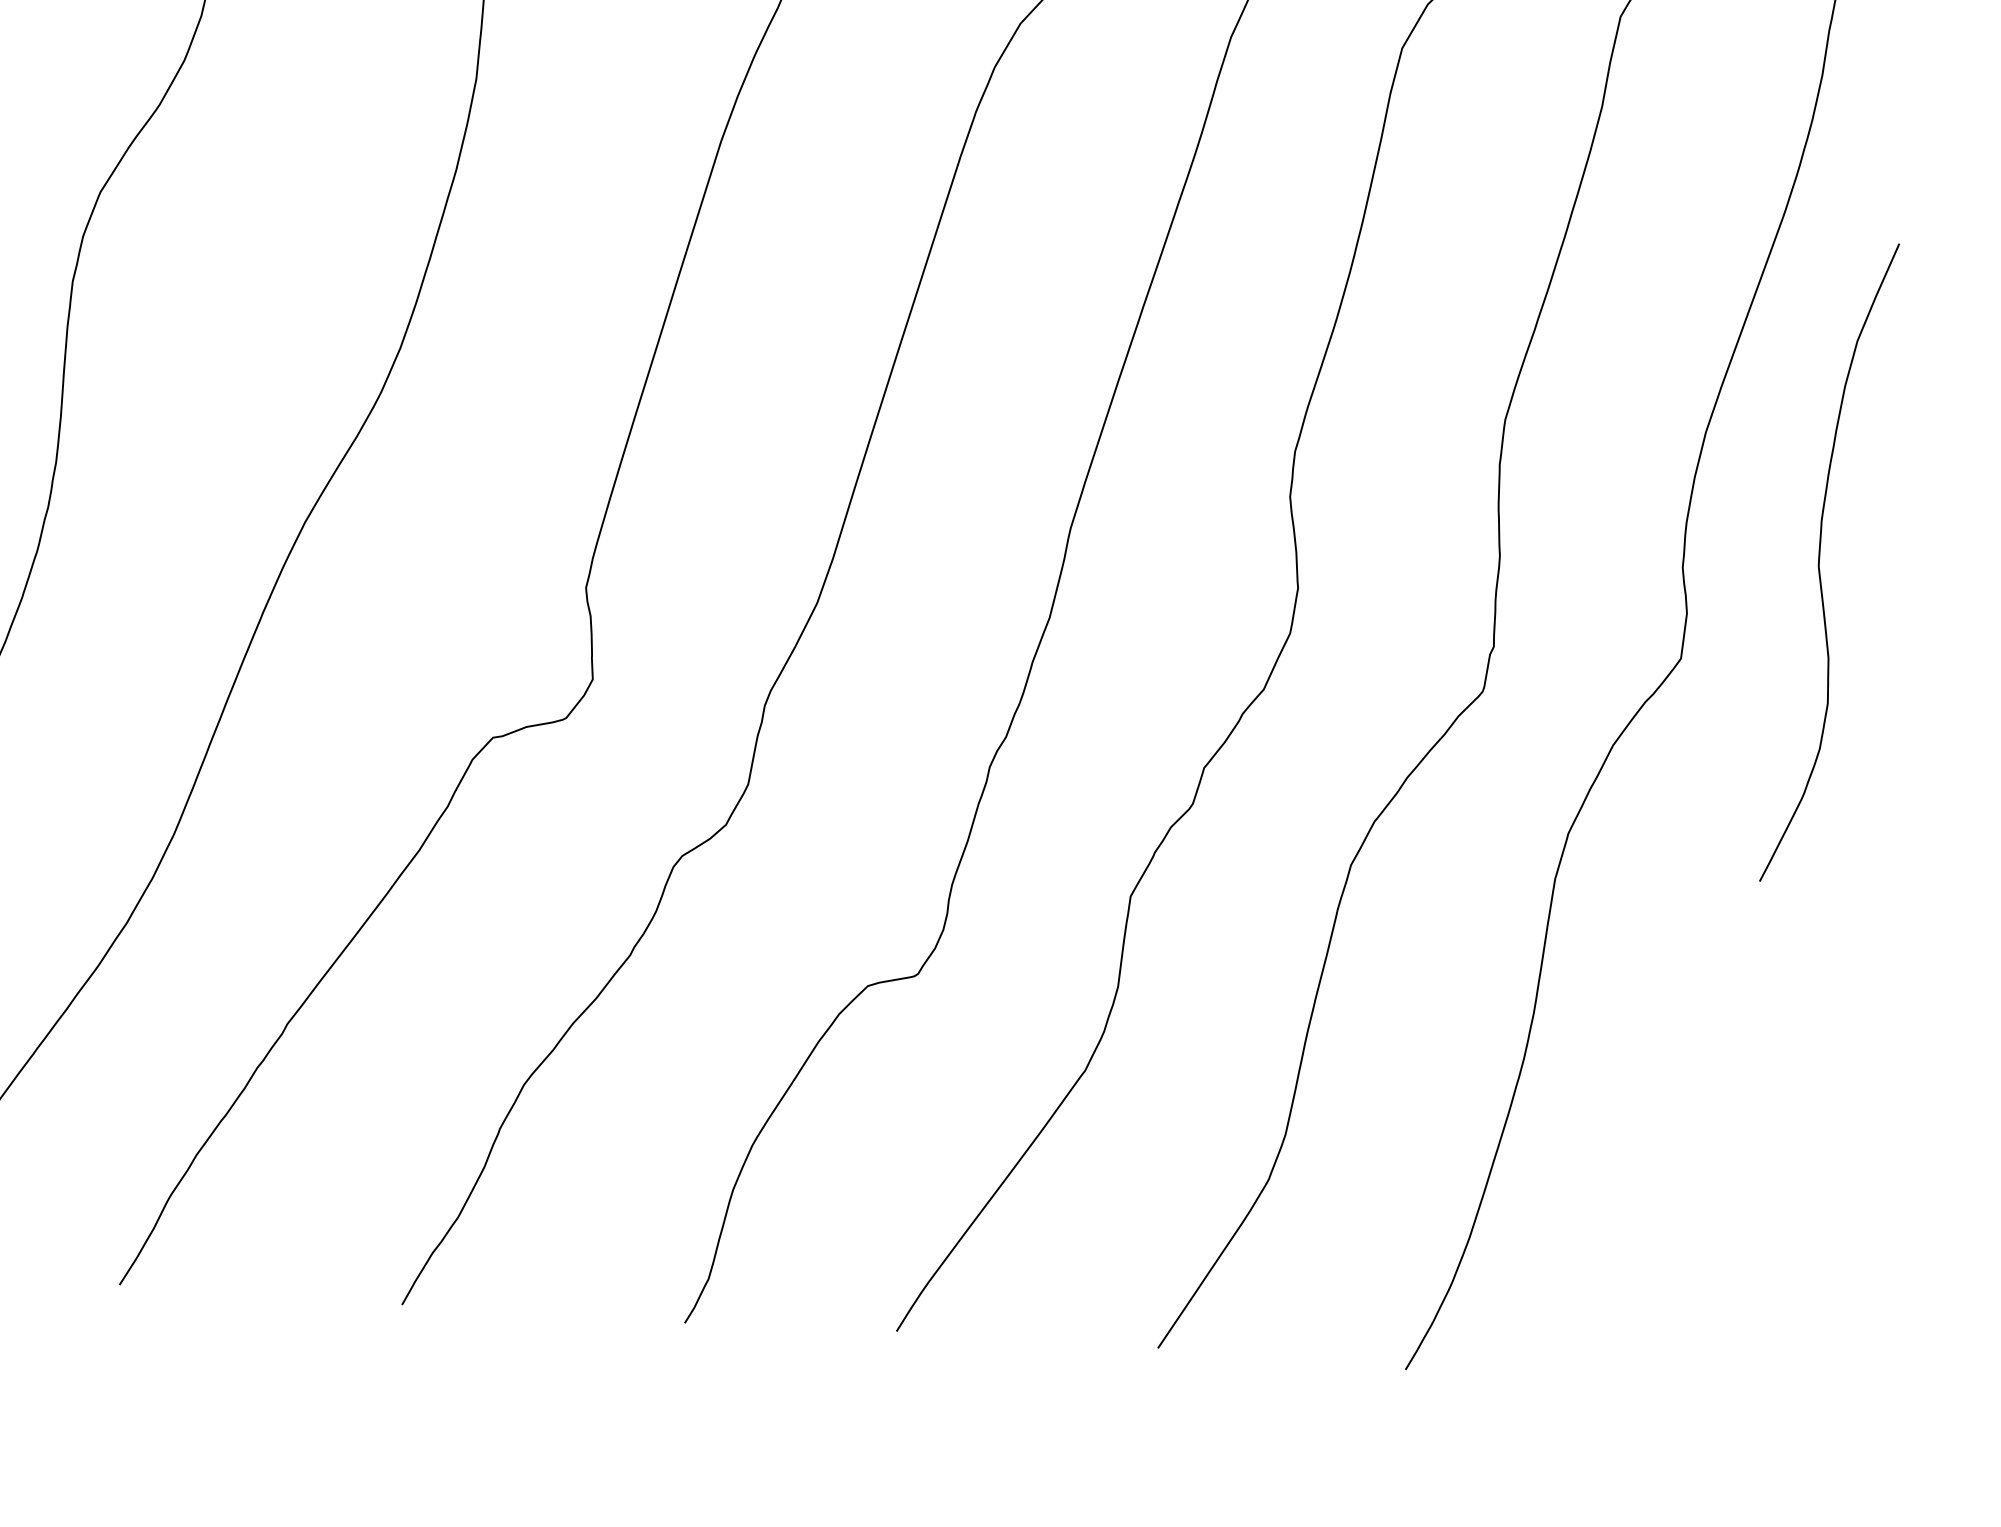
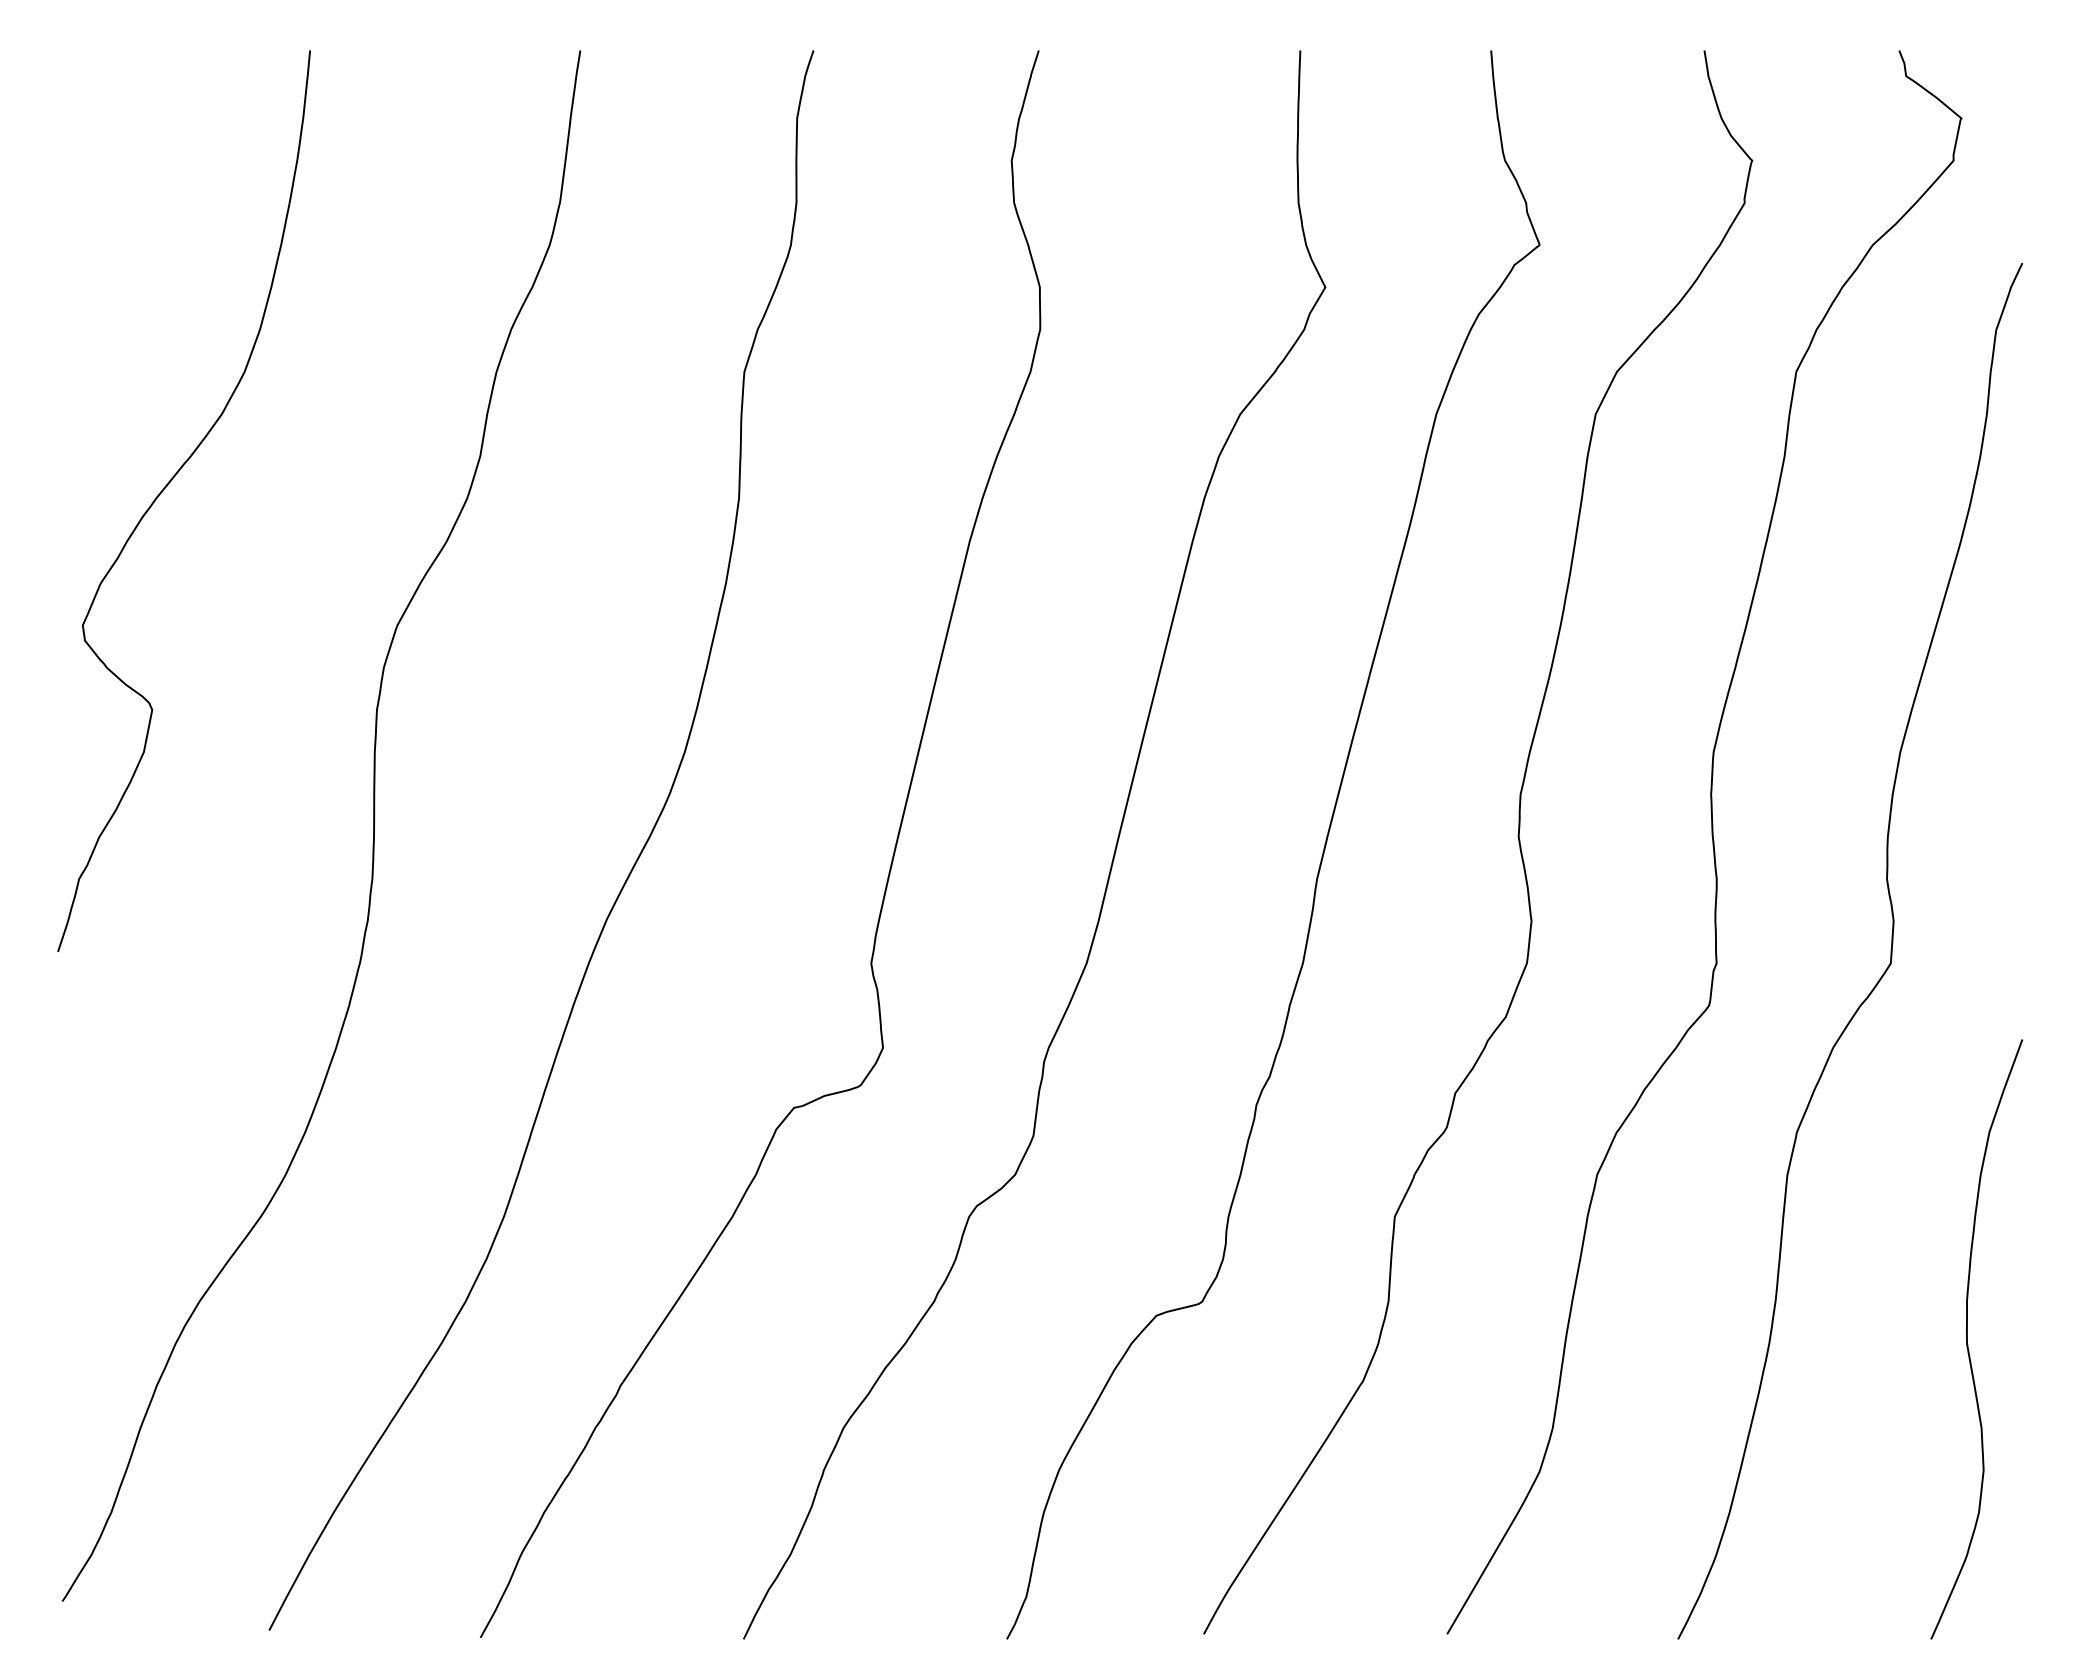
curve: (1819, 562) -> (1967, 1339), moved

